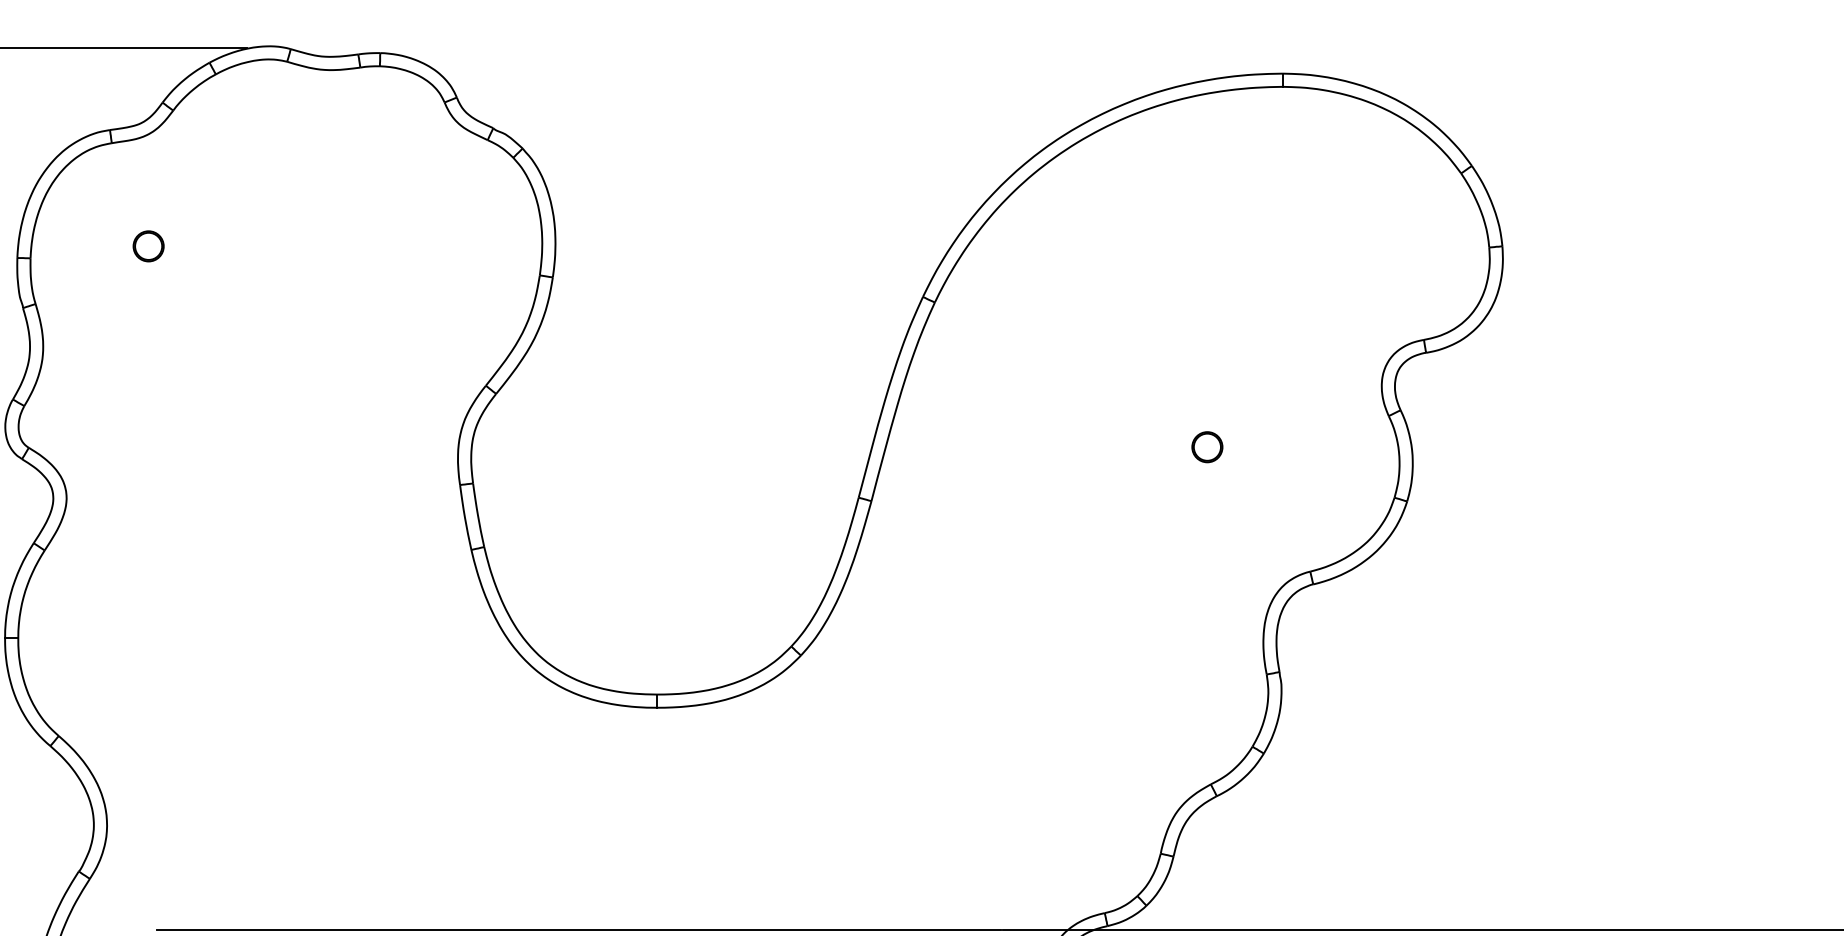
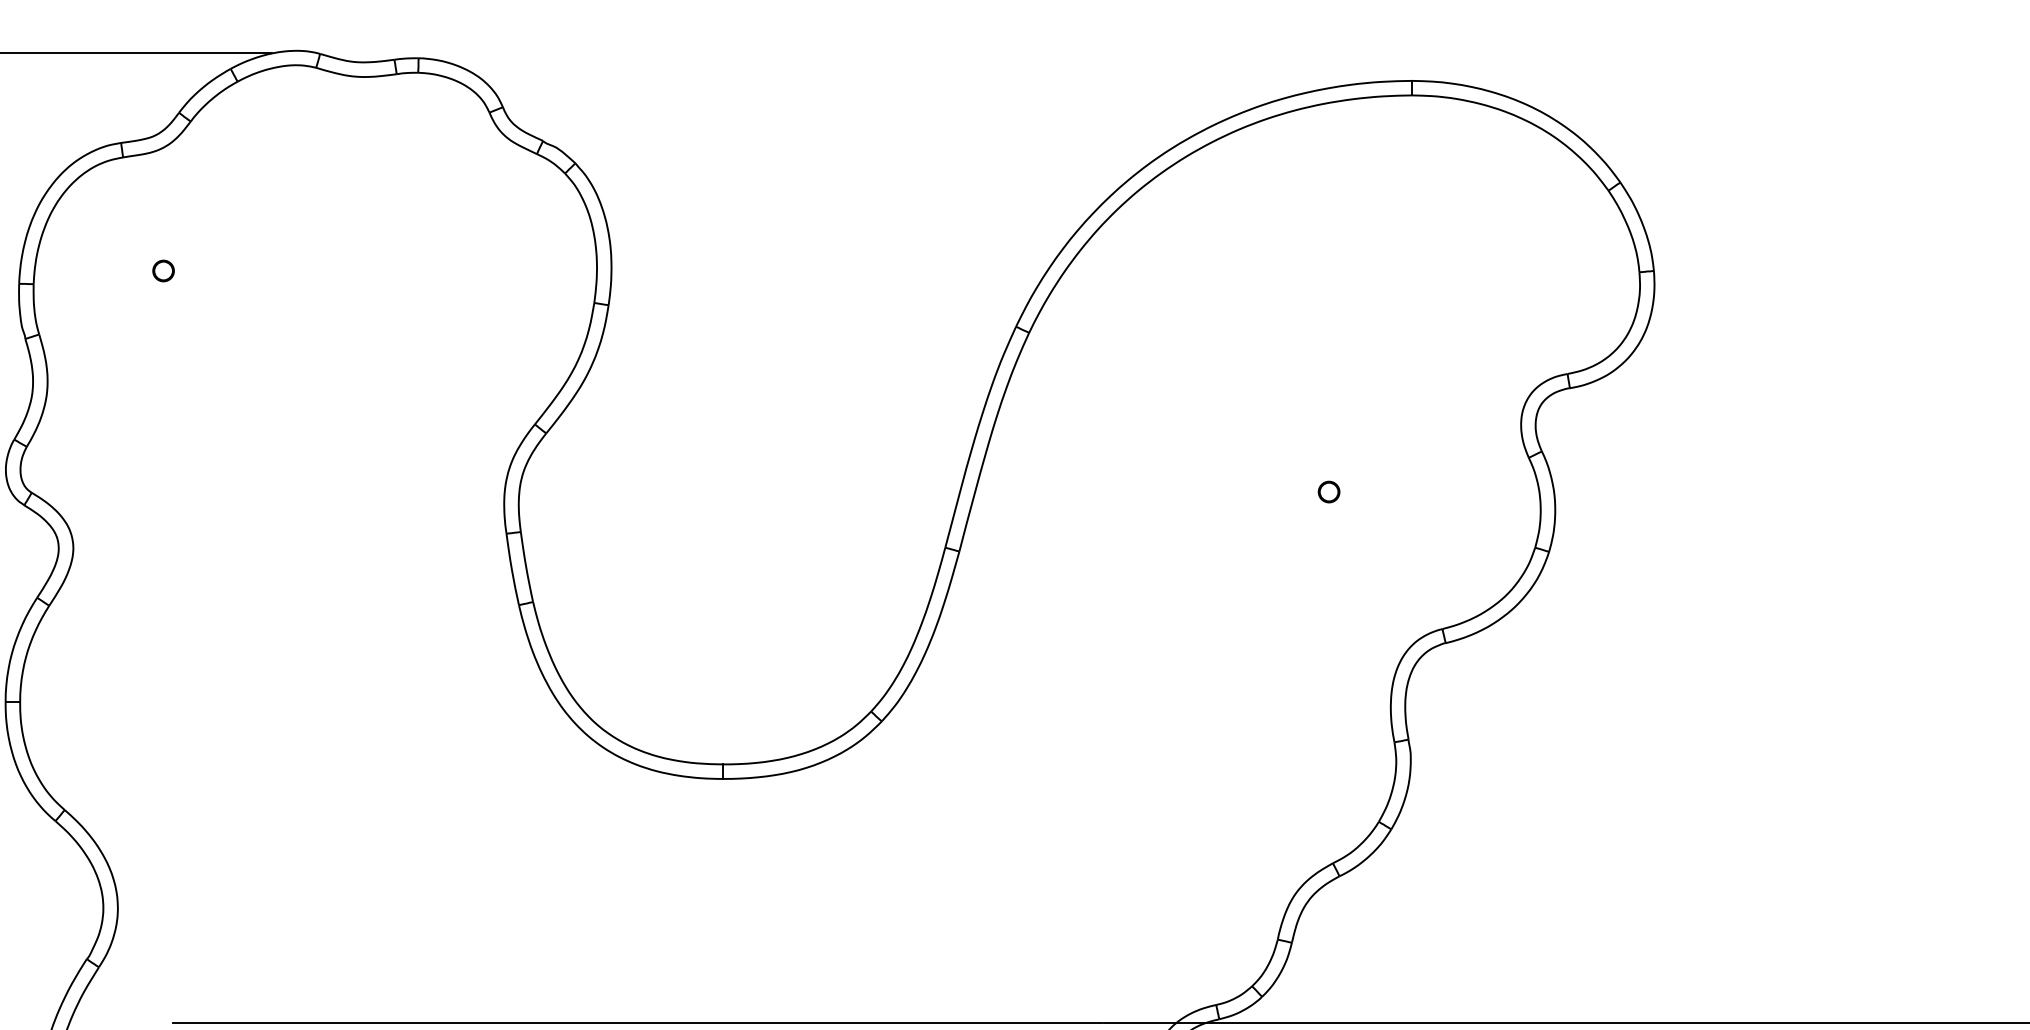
part: (148, 245) -> (163, 270), size x0.62
part: (1206, 446) -> (1328, 491), size x0.62

